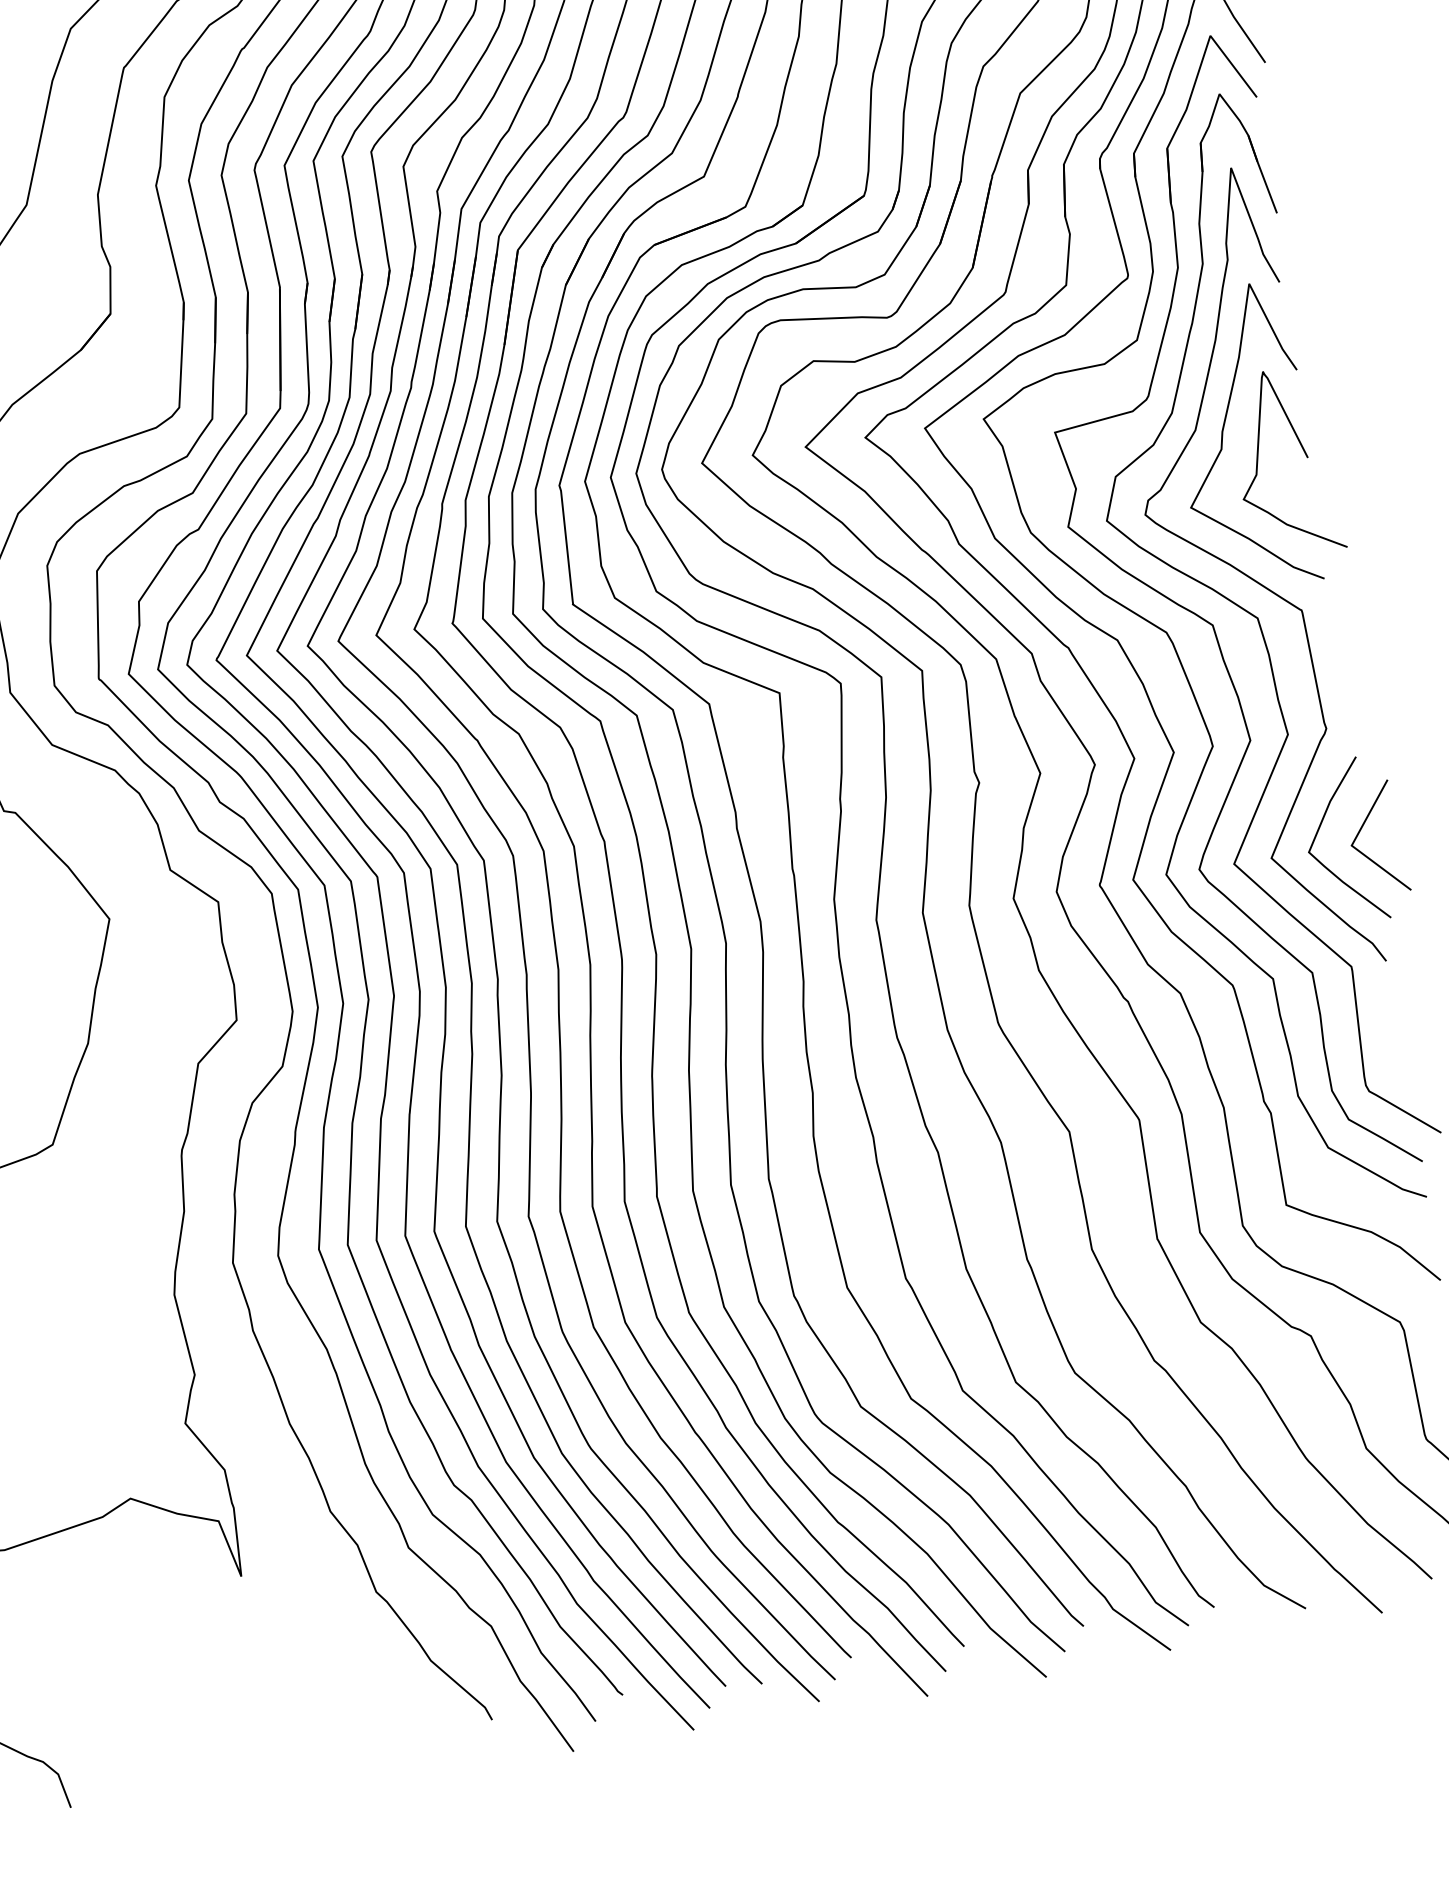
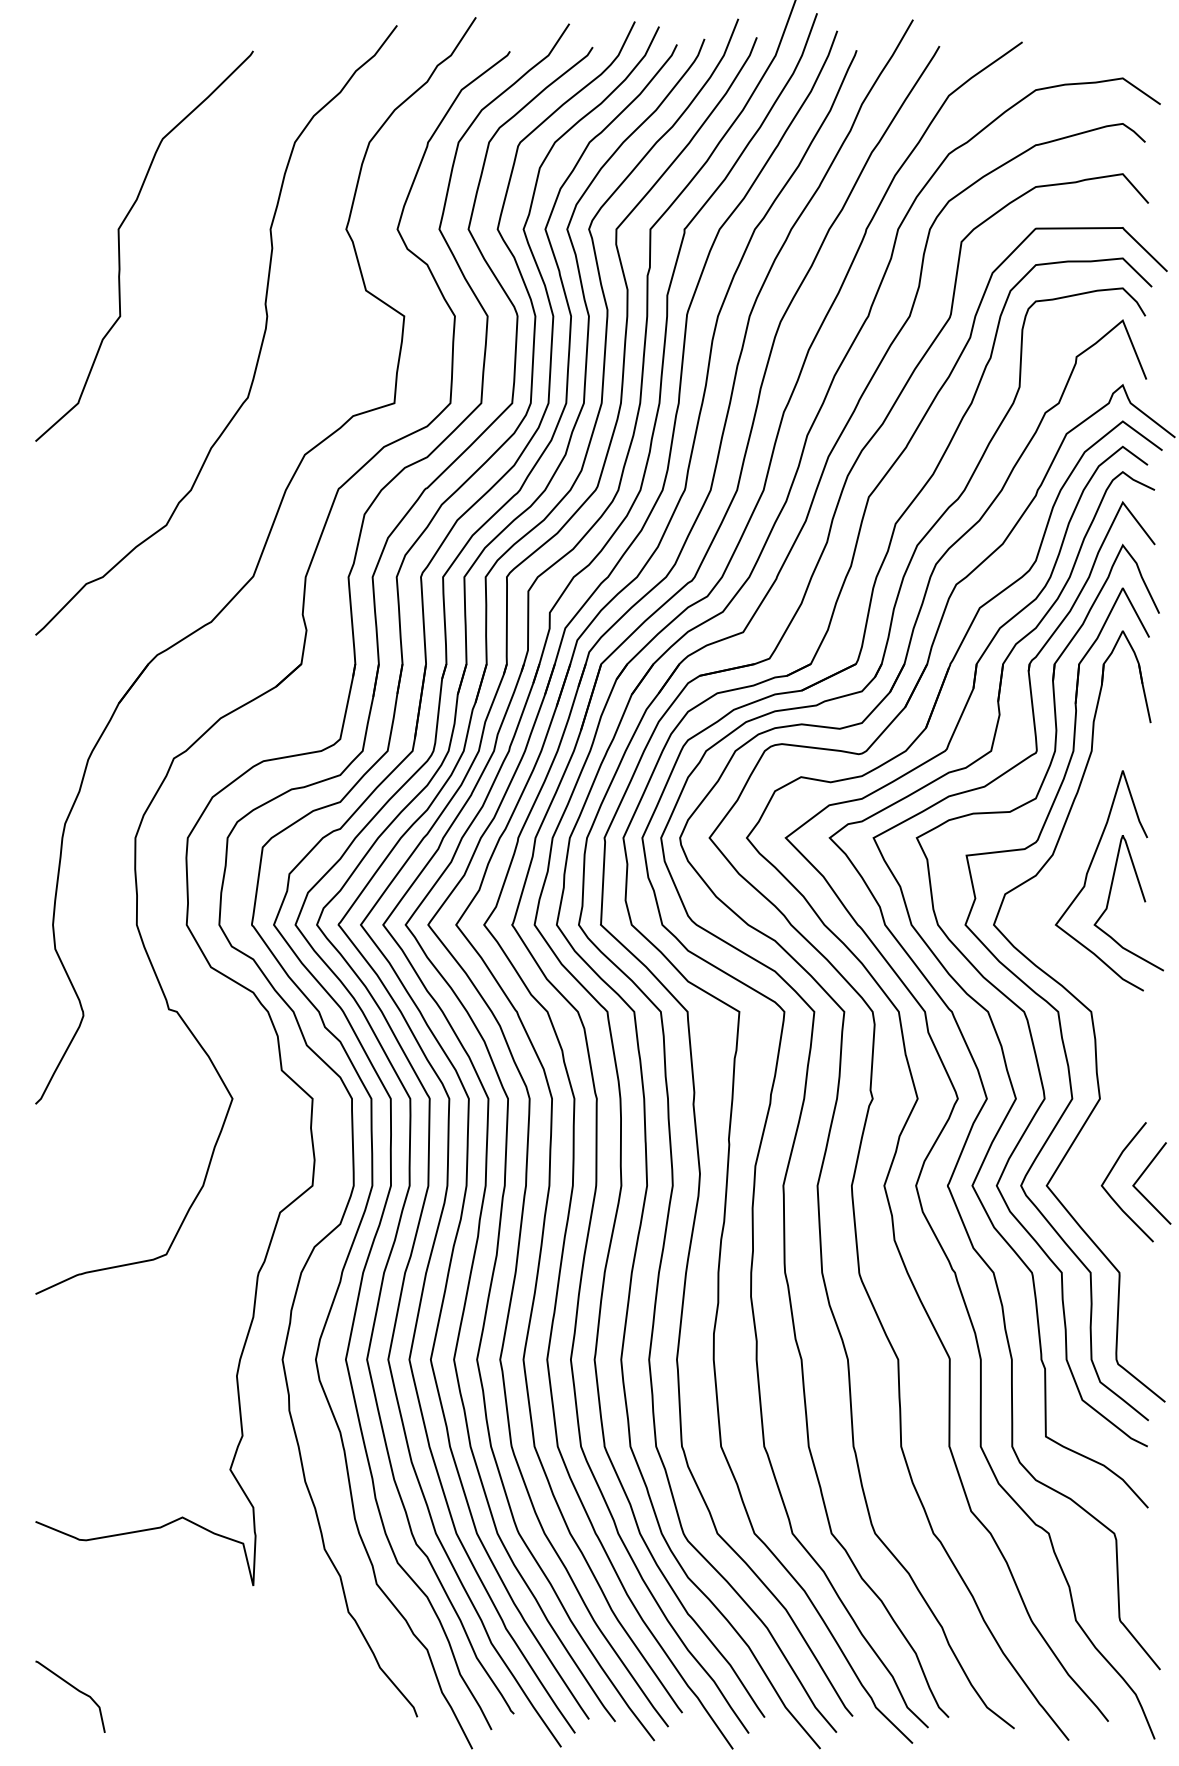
curve: (1241, 573) -> (1084, 977), removed

